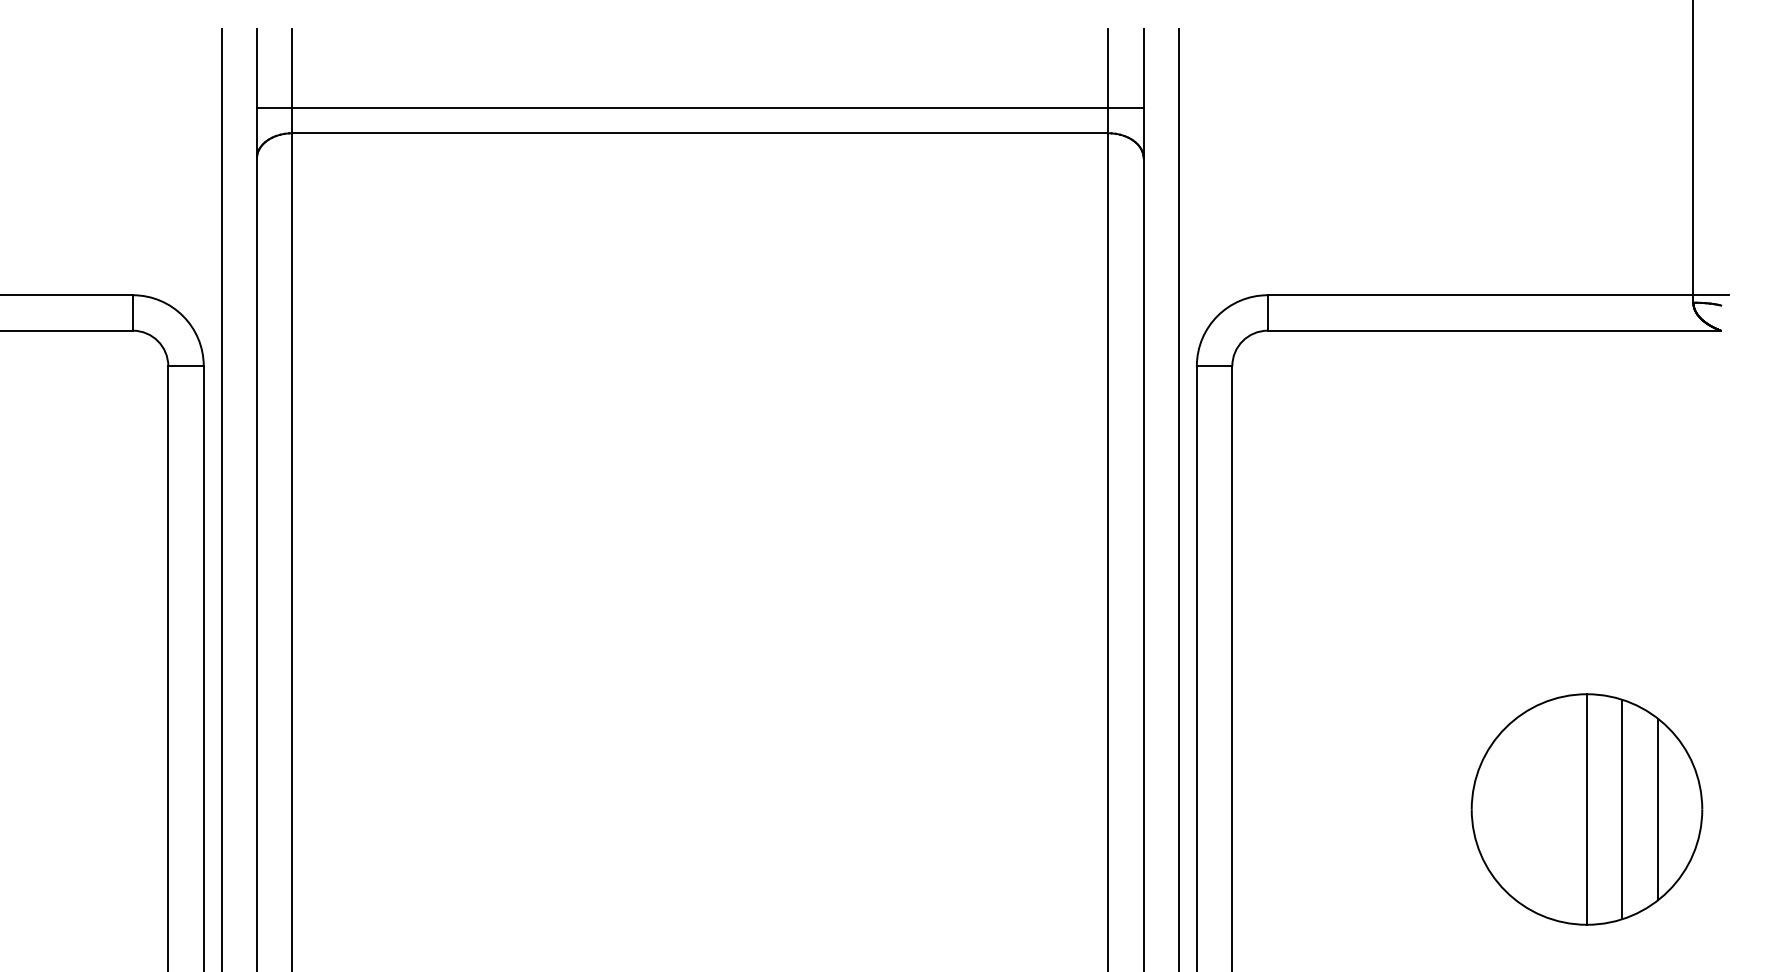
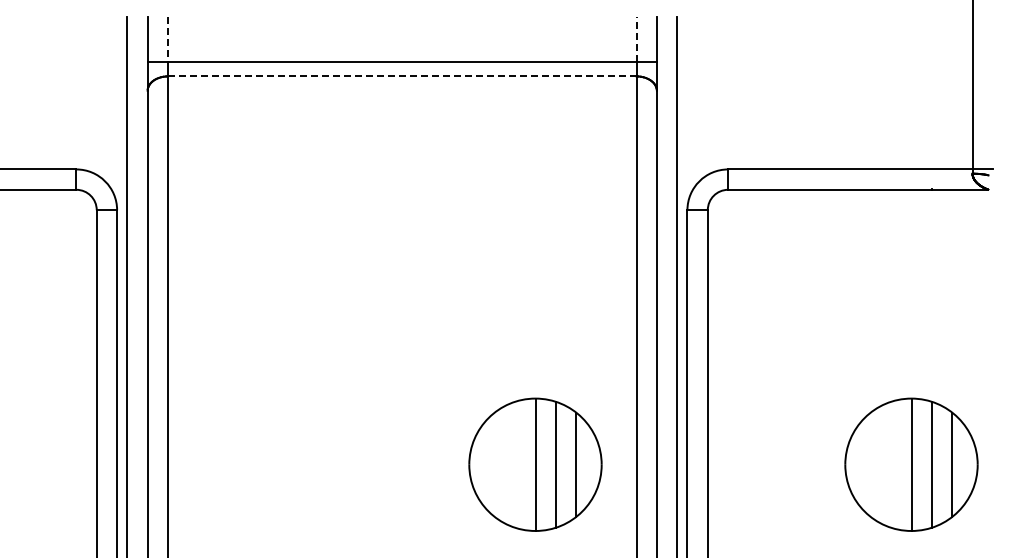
line: (293, 68) -> (168, 39), solid -> dashed
line: (1108, 68) -> (636, 39), solid -> dashed
line: (698, 133) -> (401, 76), solid -> dashed
part: (932, 809) -> (535, 464), added

